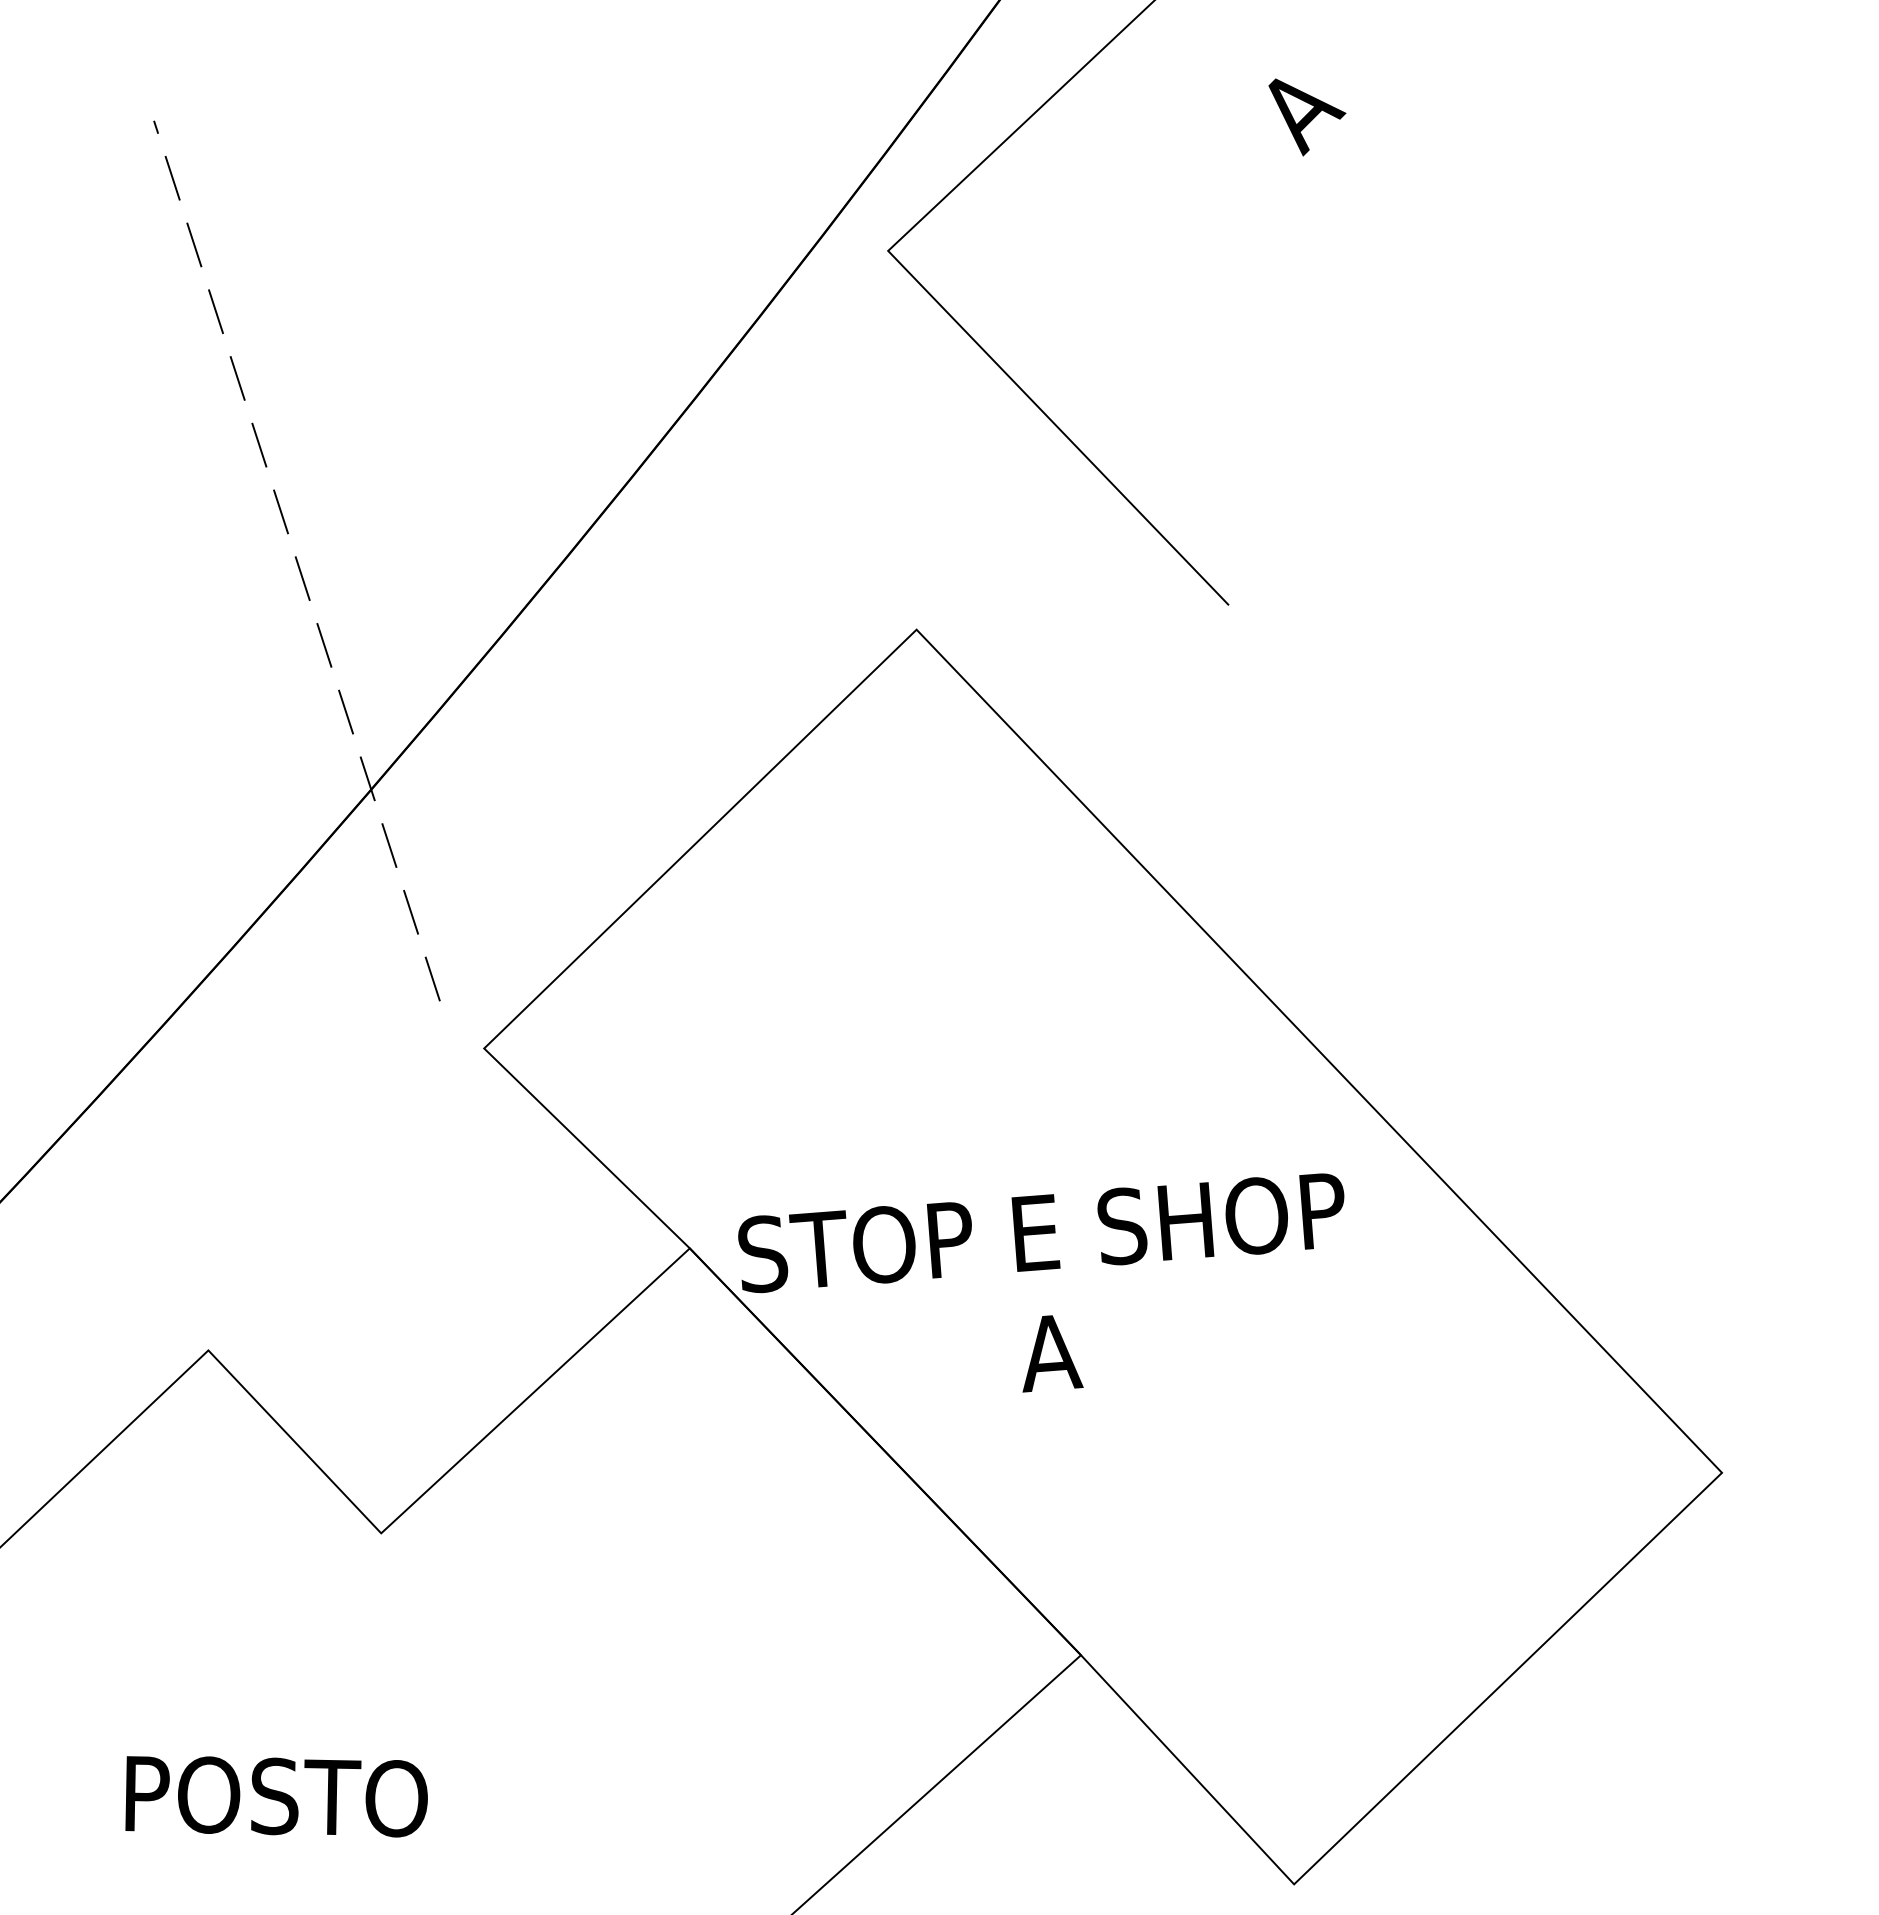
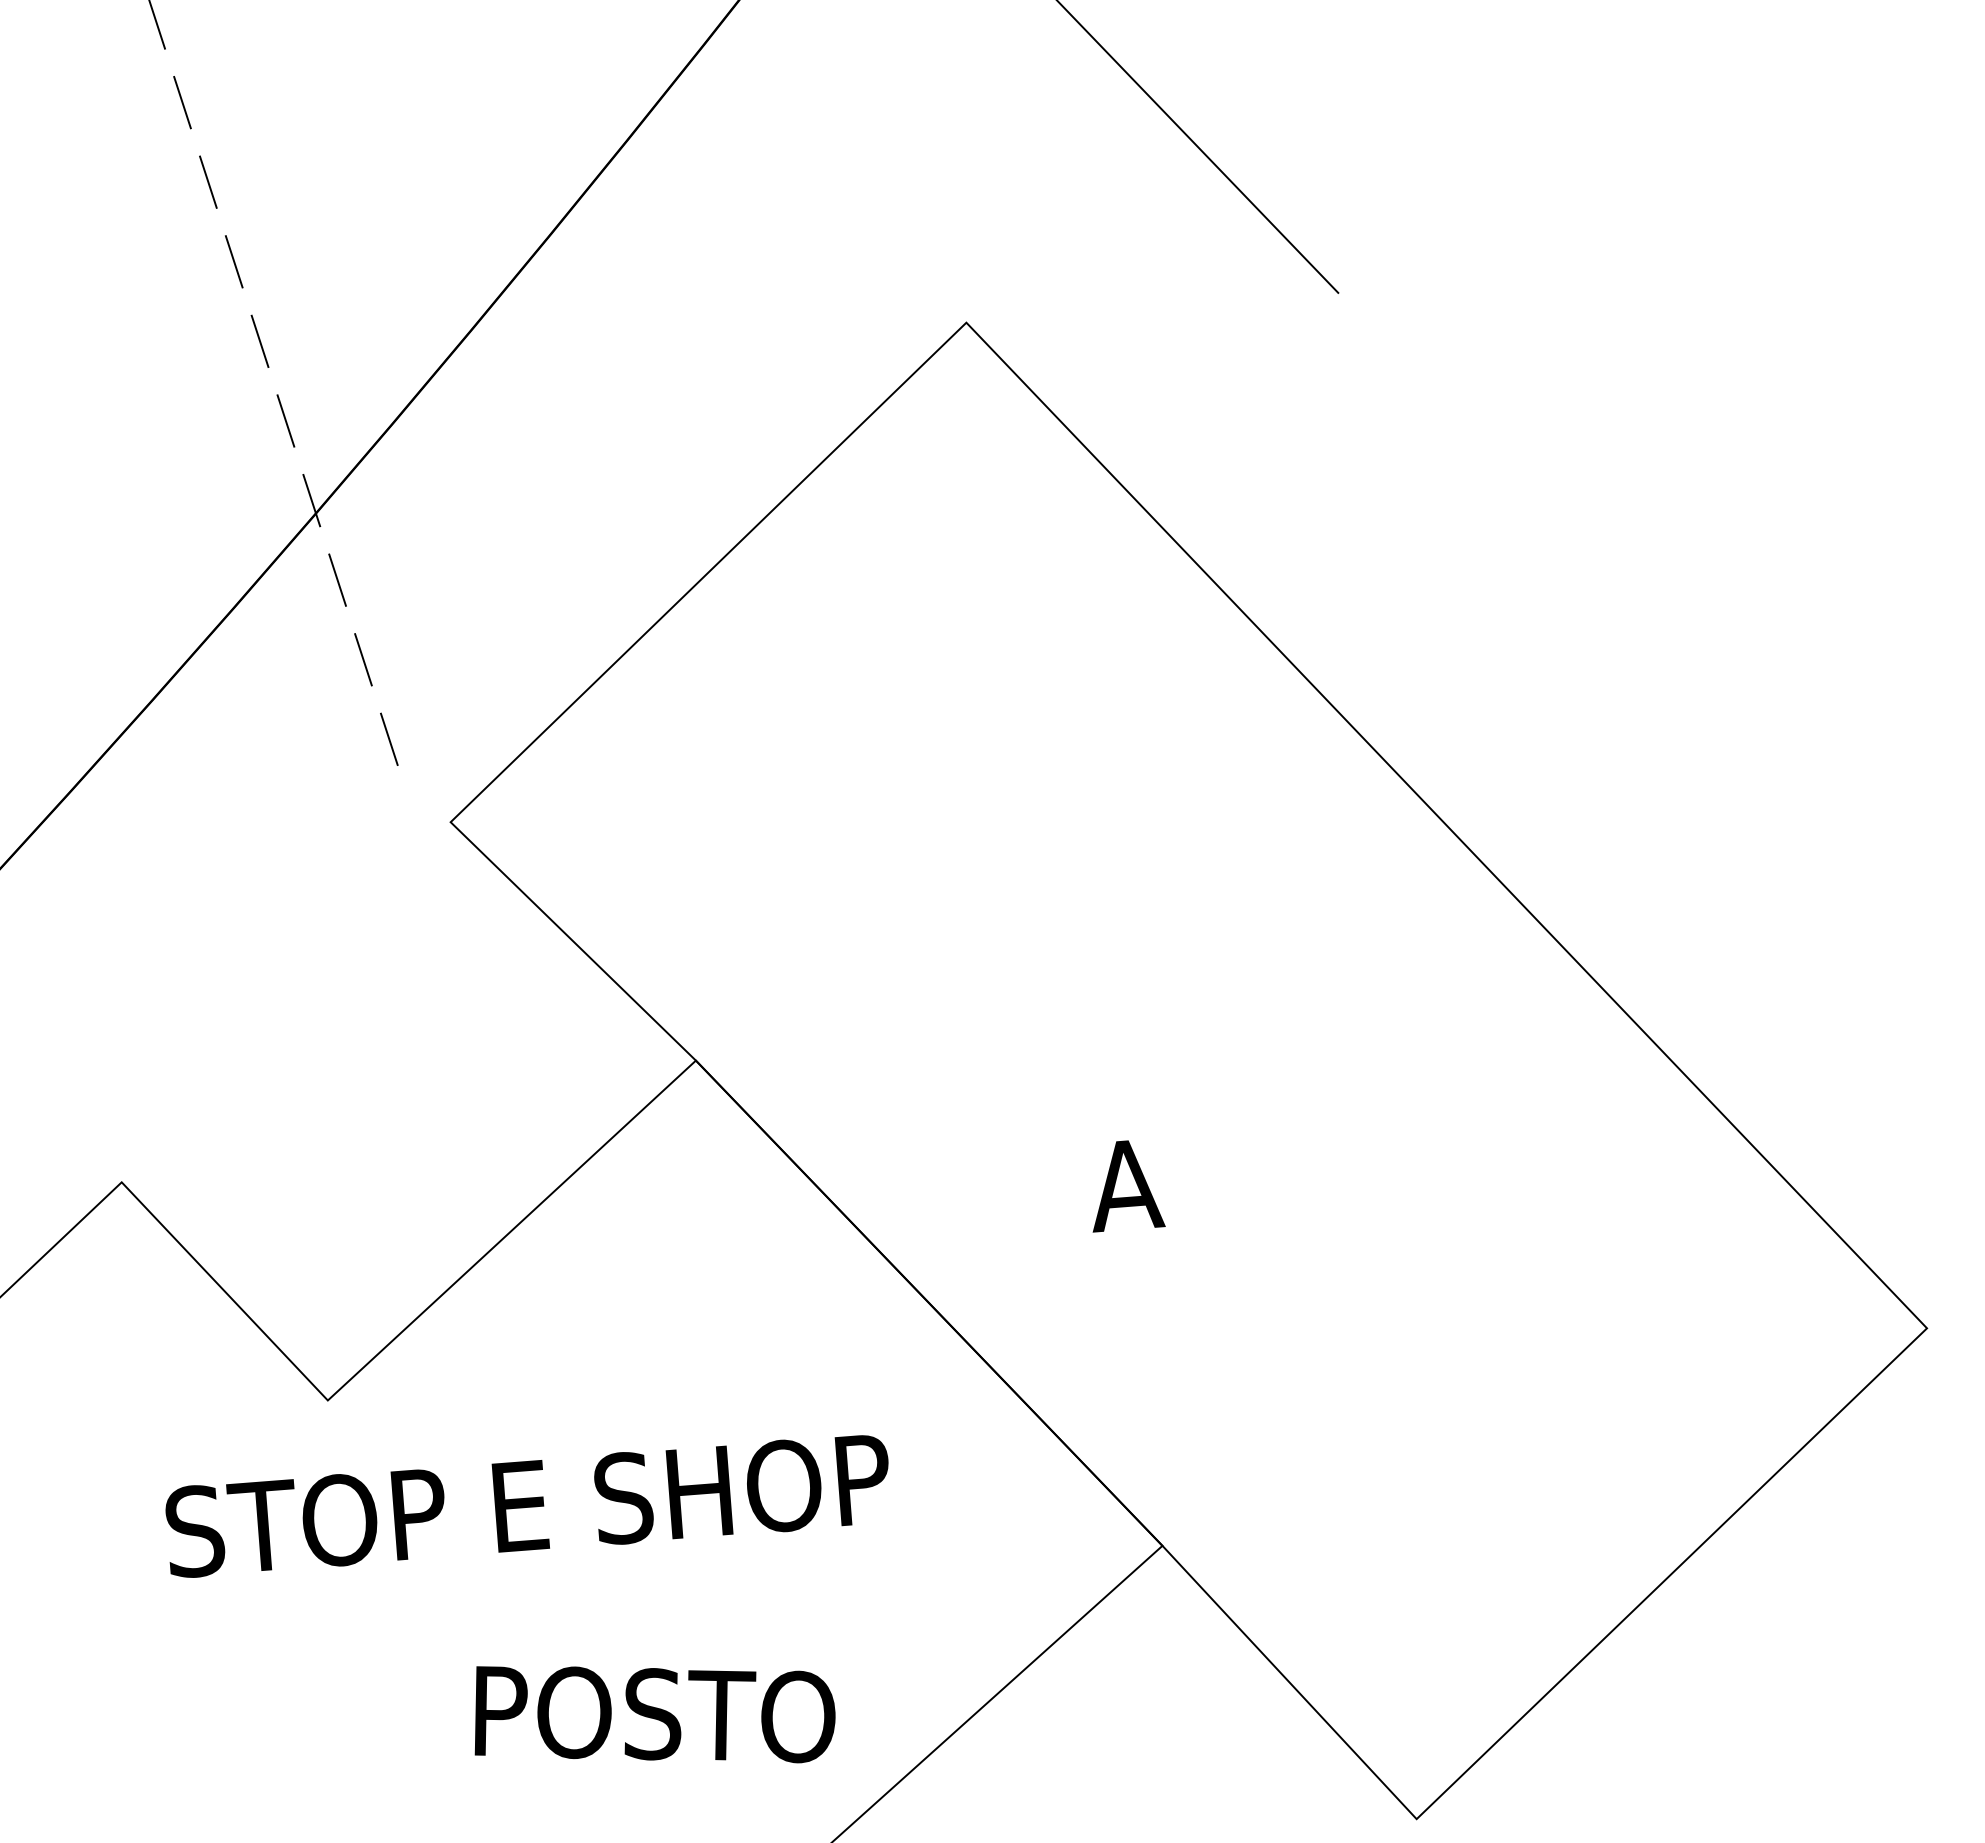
text: (1041, 1233) -> (527, 1506), moved
text: (276, 1796) -> (654, 1714), moved

